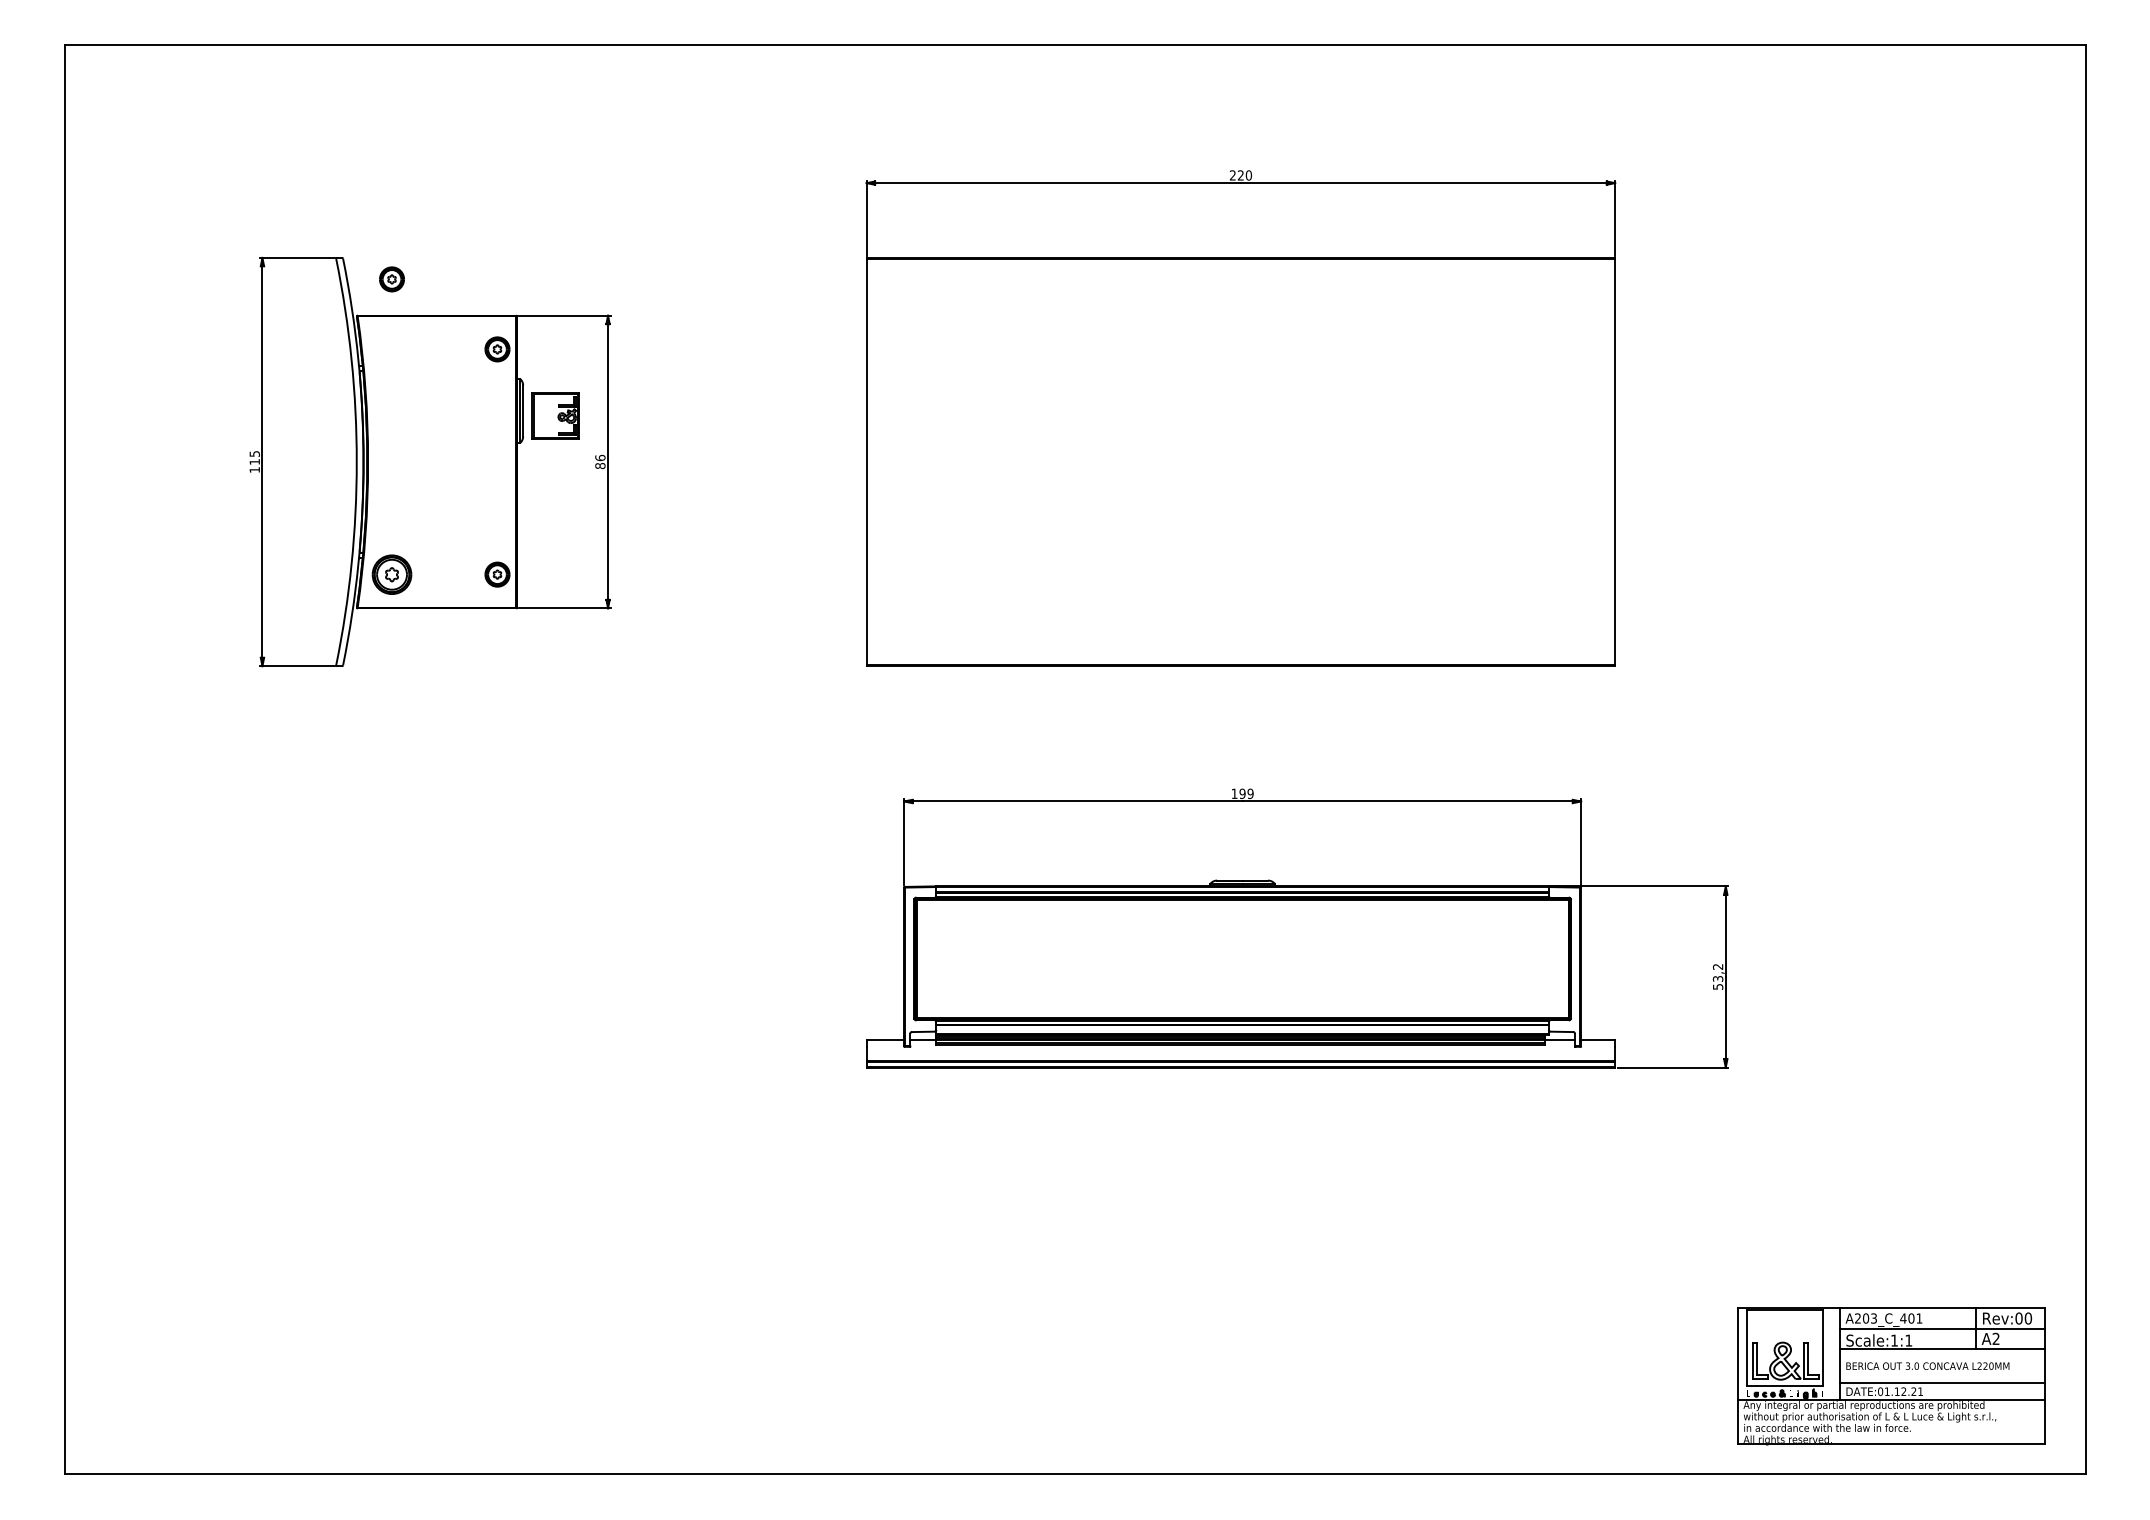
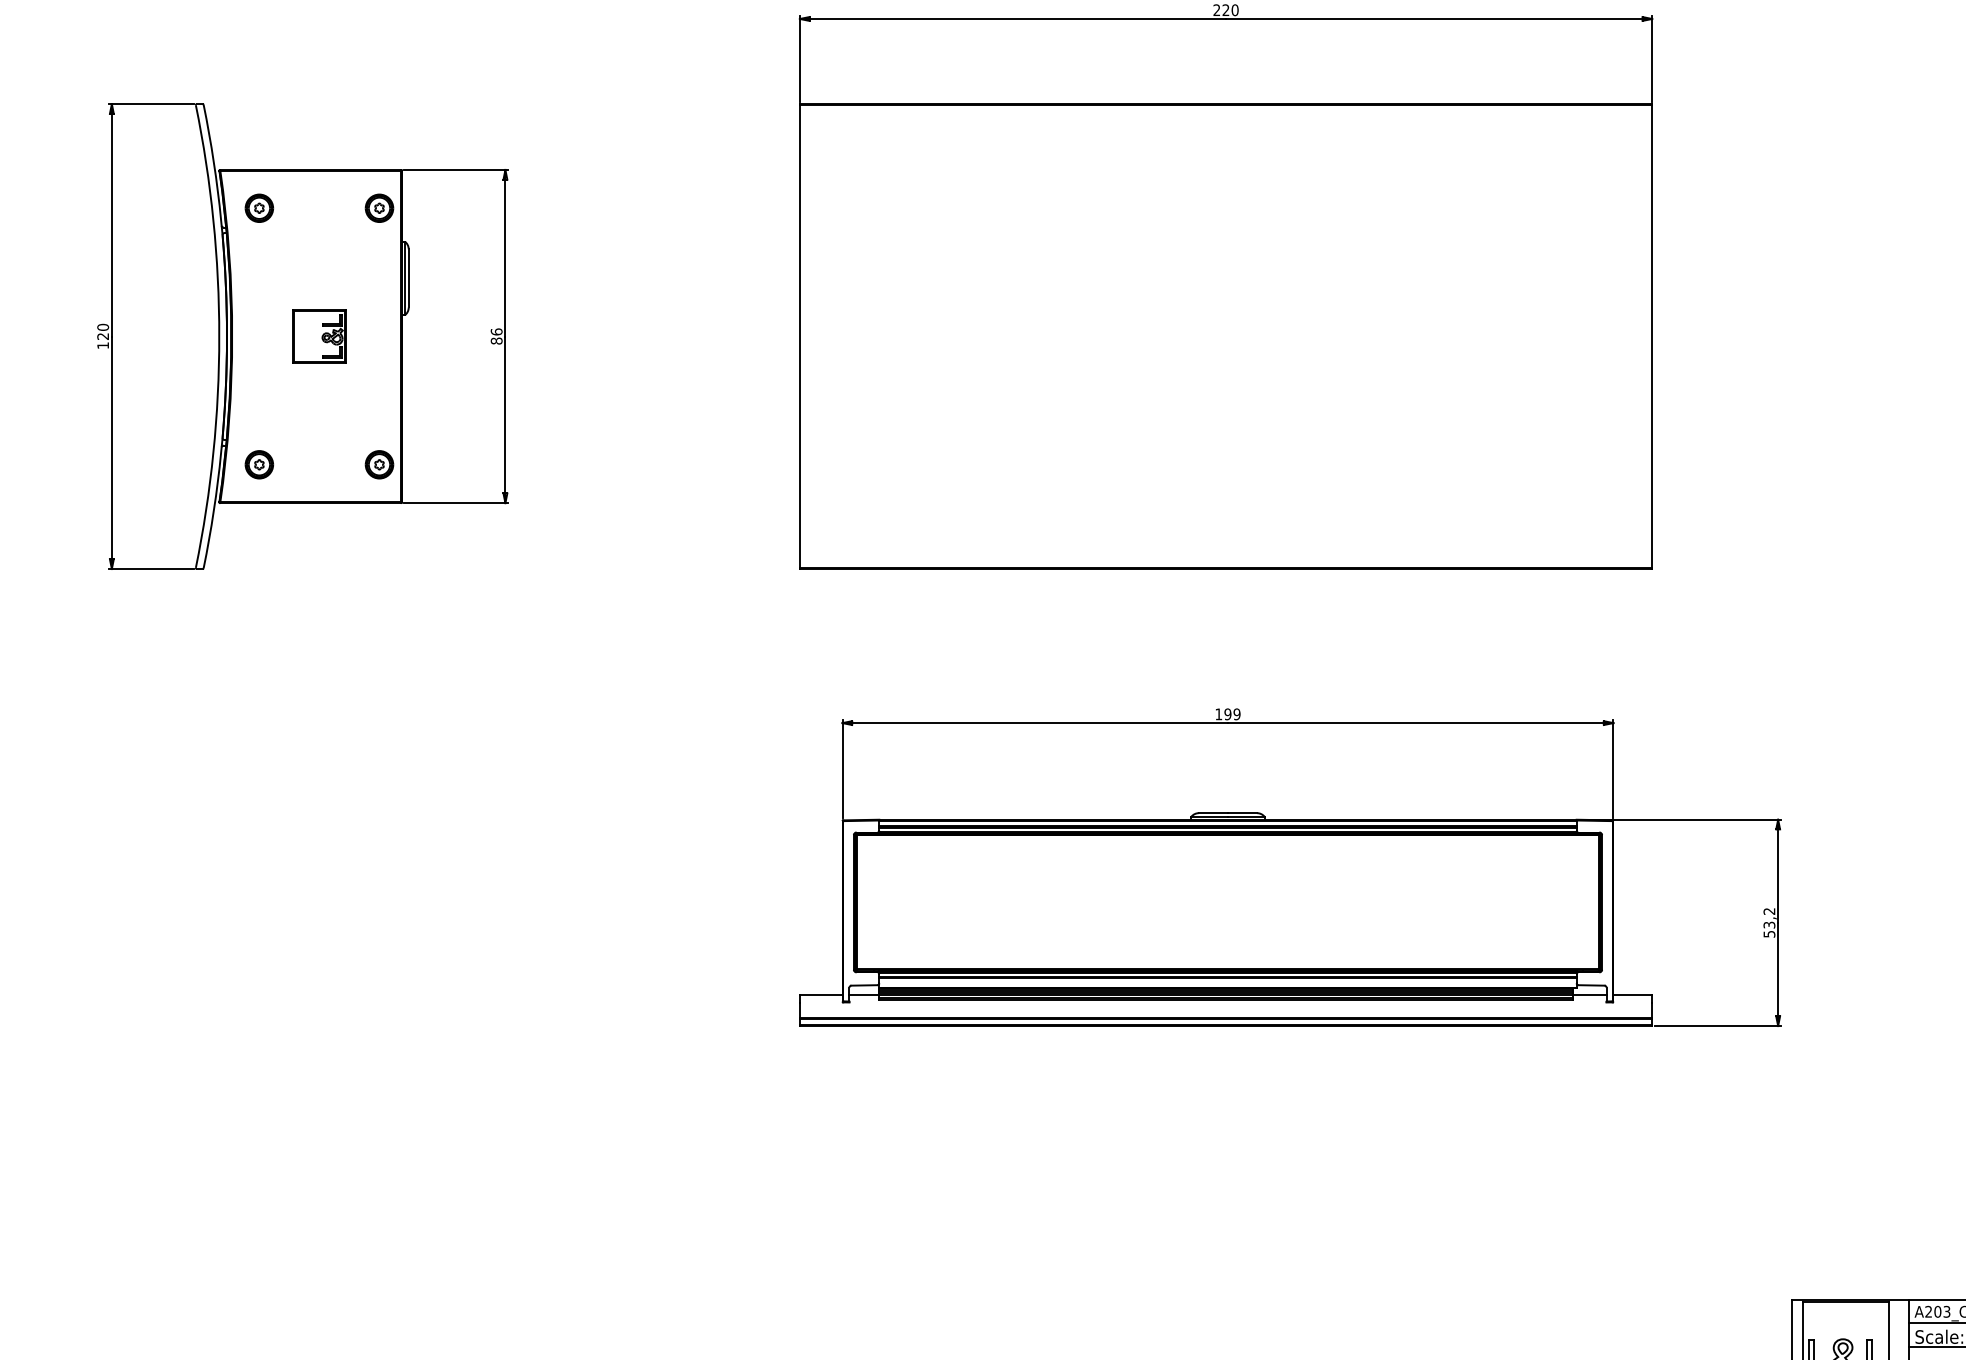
part: (391, 279) -> (258, 208), moved
part: (555, 415) -> (319, 335), moved
text: (254, 457) -> (102, 331), 115 -> 120
part: (391, 574) -> (258, 464), size x0.62

